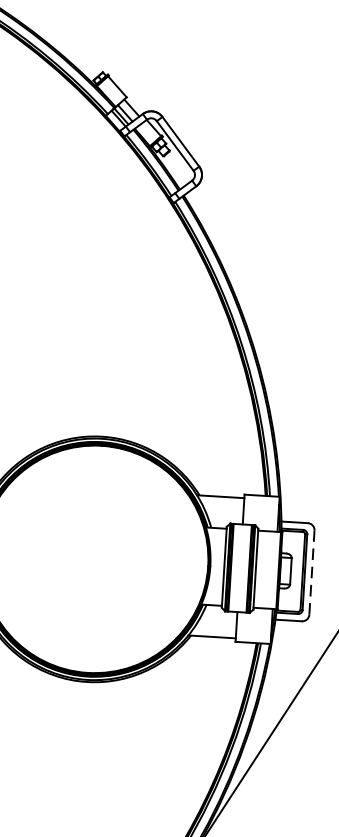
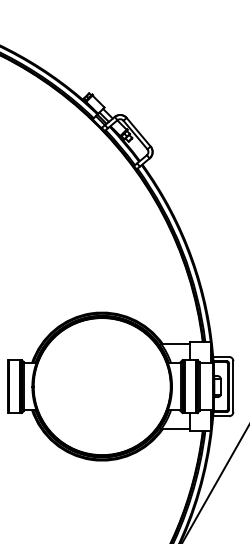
line: (312, 572) -> (233, 386), dashed -> solid

